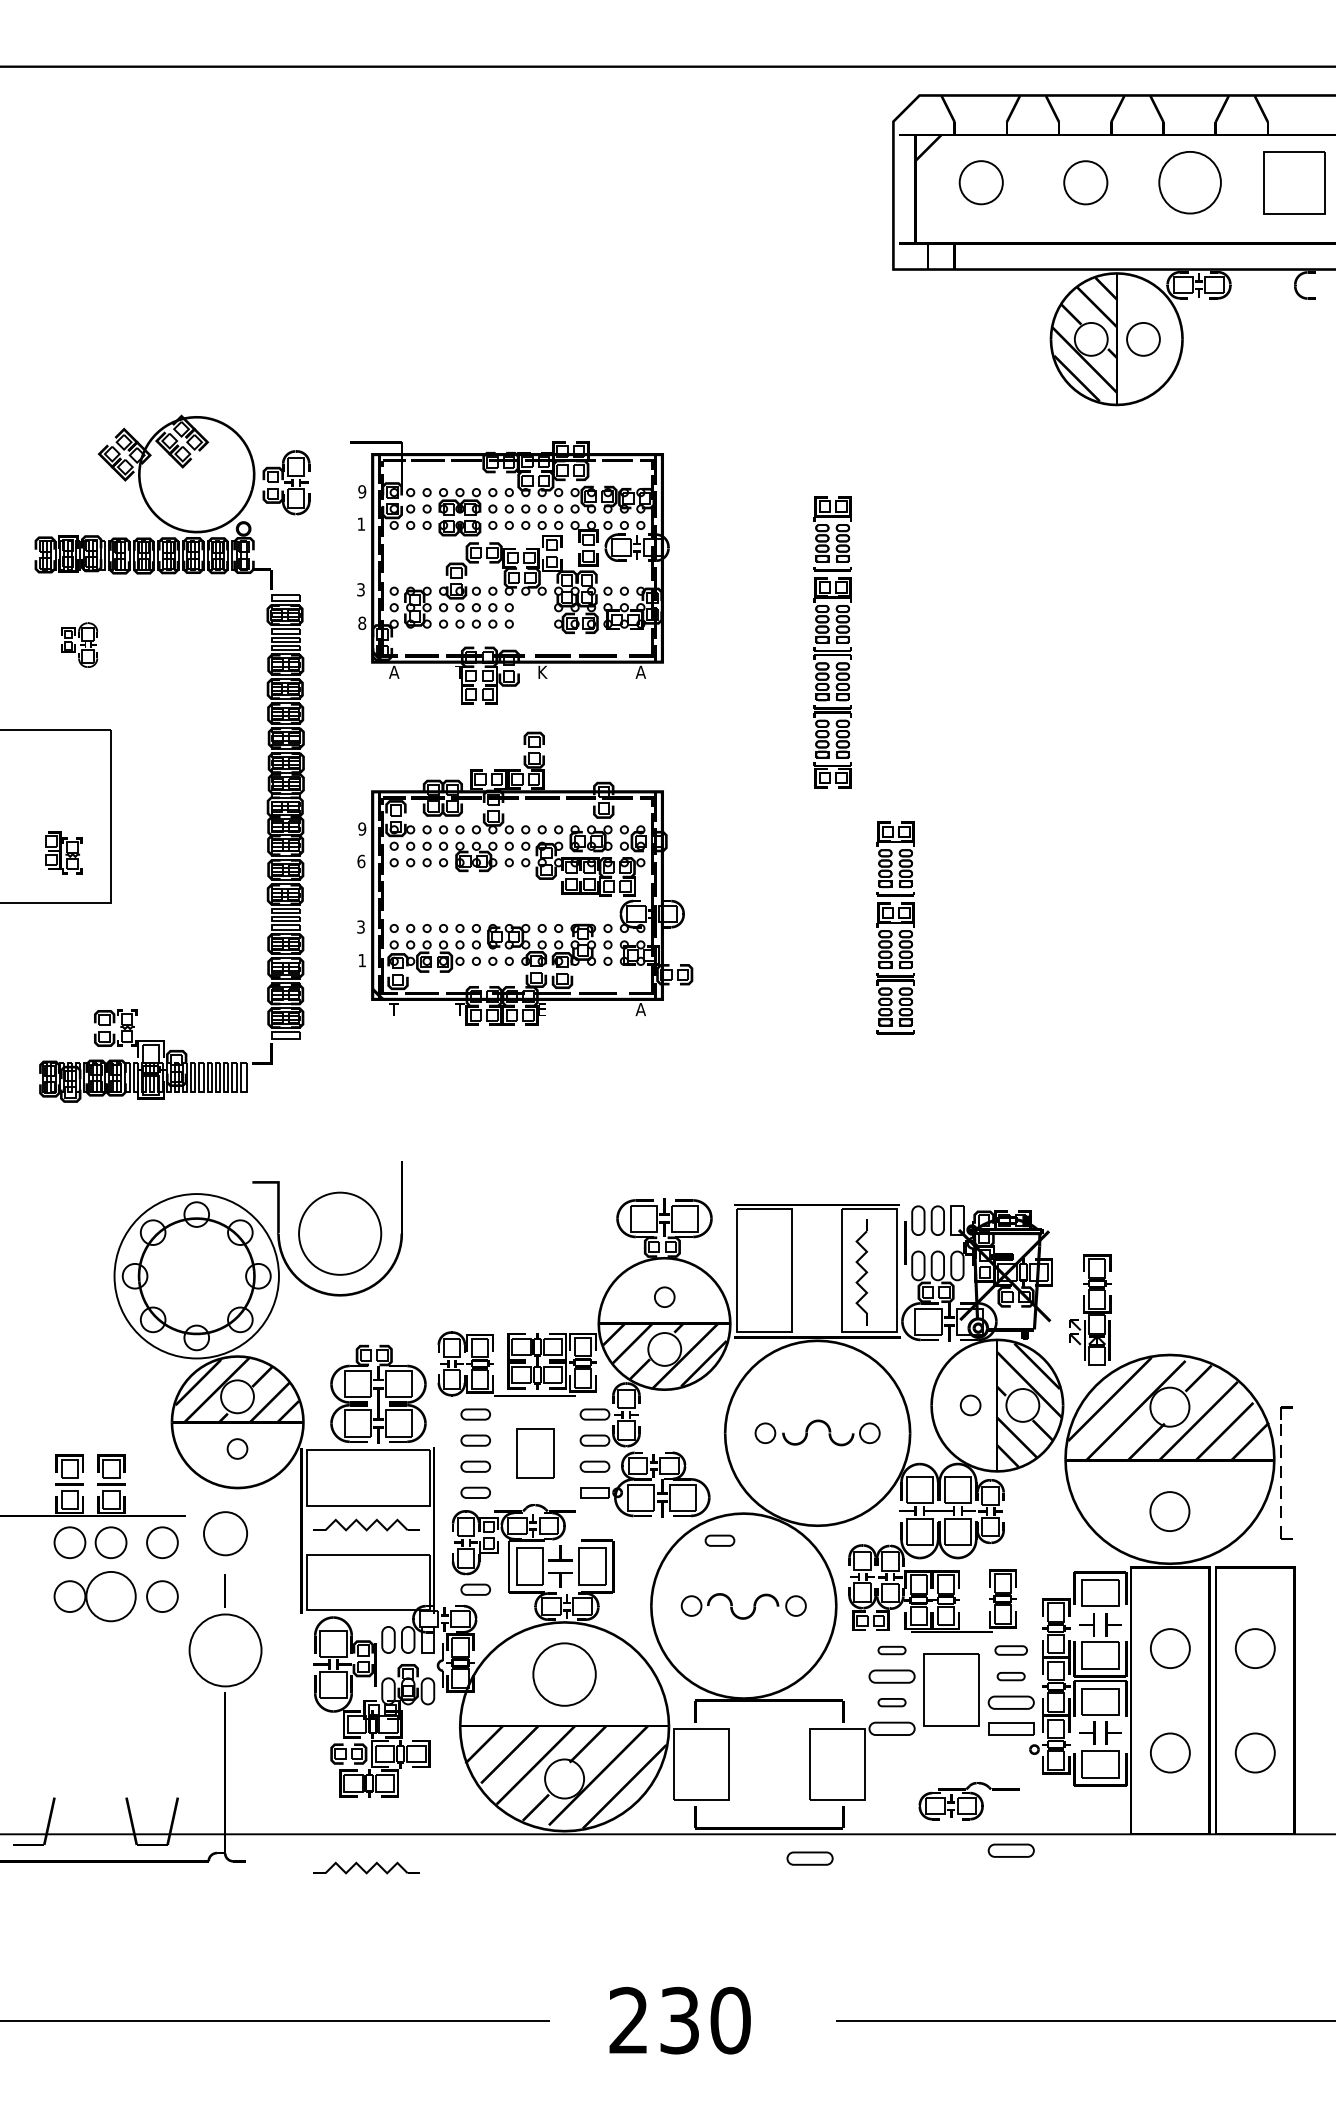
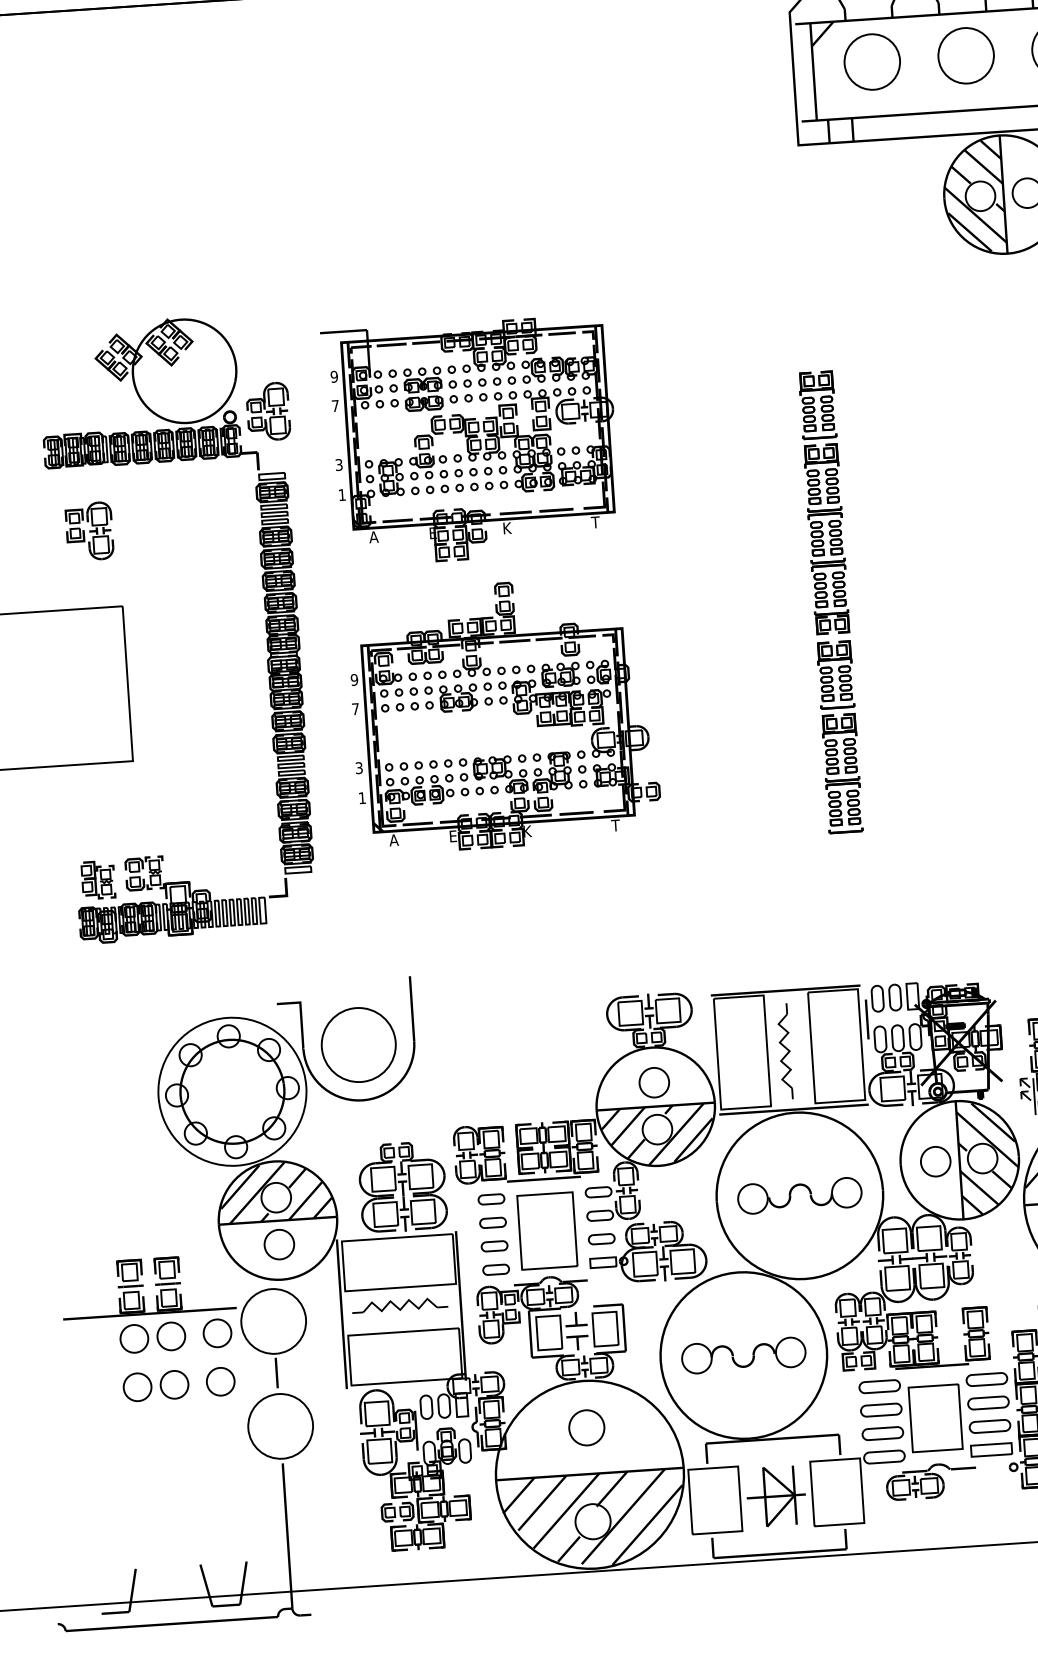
circle: (981, 182) -> (872, 61), size x1.43
circle: (1085, 182) -> (965, 55), size x1.43
part: (286, 482) -> (268, 411), moved
text: (361, 523) -> (335, 405), 1 -> 7
part: (529, 610) -> (491, 473), added
text: (362, 623) -> (342, 495), 8 -> 1
part: (832, 642) -> (824, 502), moved
part: (79, 644) -> (89, 530), size x1.43
text: (640, 671) -> (595, 521), A -> T
text: (459, 672) -> (432, 533), T -> E
part: (63, 852) -> (98, 879), moved
text: (361, 861) -> (355, 709), 6 -> 7
text: (394, 1009) -> (394, 840), T -> A
text: (459, 1009) -> (452, 836), T -> E
text: (542, 1009) -> (527, 831), E -> K
text: (640, 1009) -> (615, 825), A -> T
part: (861, 1272) -> (784, 1051), moved
circle: (664, 1296) -> (654, 1082), size x1.67
circle: (970, 1405) -> (935, 1161), size x1.67
circle: (765, 1432) -> (752, 1198), size x1.67
circle: (869, 1432) -> (846, 1192), size x1.67
circle: (237, 1448) -> (279, 1244), size x1.67
part: (535, 1453) -> (547, 1230), size x1.67
circle: (225, 1533) -> (273, 1321), size x1.67
part: (719, 1540) -> (718, 1298), removed
part: (475, 1589) -> (501, 1356), removed
circle: (110, 1596) -> (174, 1384), size x0.62
circle: (691, 1605) -> (696, 1358), size x1.67
circle: (795, 1605) -> (790, 1351), size x1.67
part: (891, 1650) -> (879, 1386), size x1.67
part: (1010, 1650) -> (986, 1379), size x1.43
circle: (564, 1674) -> (586, 1427), size x0.62
part: (1010, 1676) -> (987, 1402), size x1.67
part: (891, 1702) -> (882, 1433), size x1.67
part: (769, 1764) -> (776, 1496), added
part: (968, 1801) -> (930, 1481), moved
part: (1010, 1850) -> (998, 1559), removed
part: (809, 1858) -> (817, 1578), removed
part: (366, 1867) -> (420, 1613), removed

